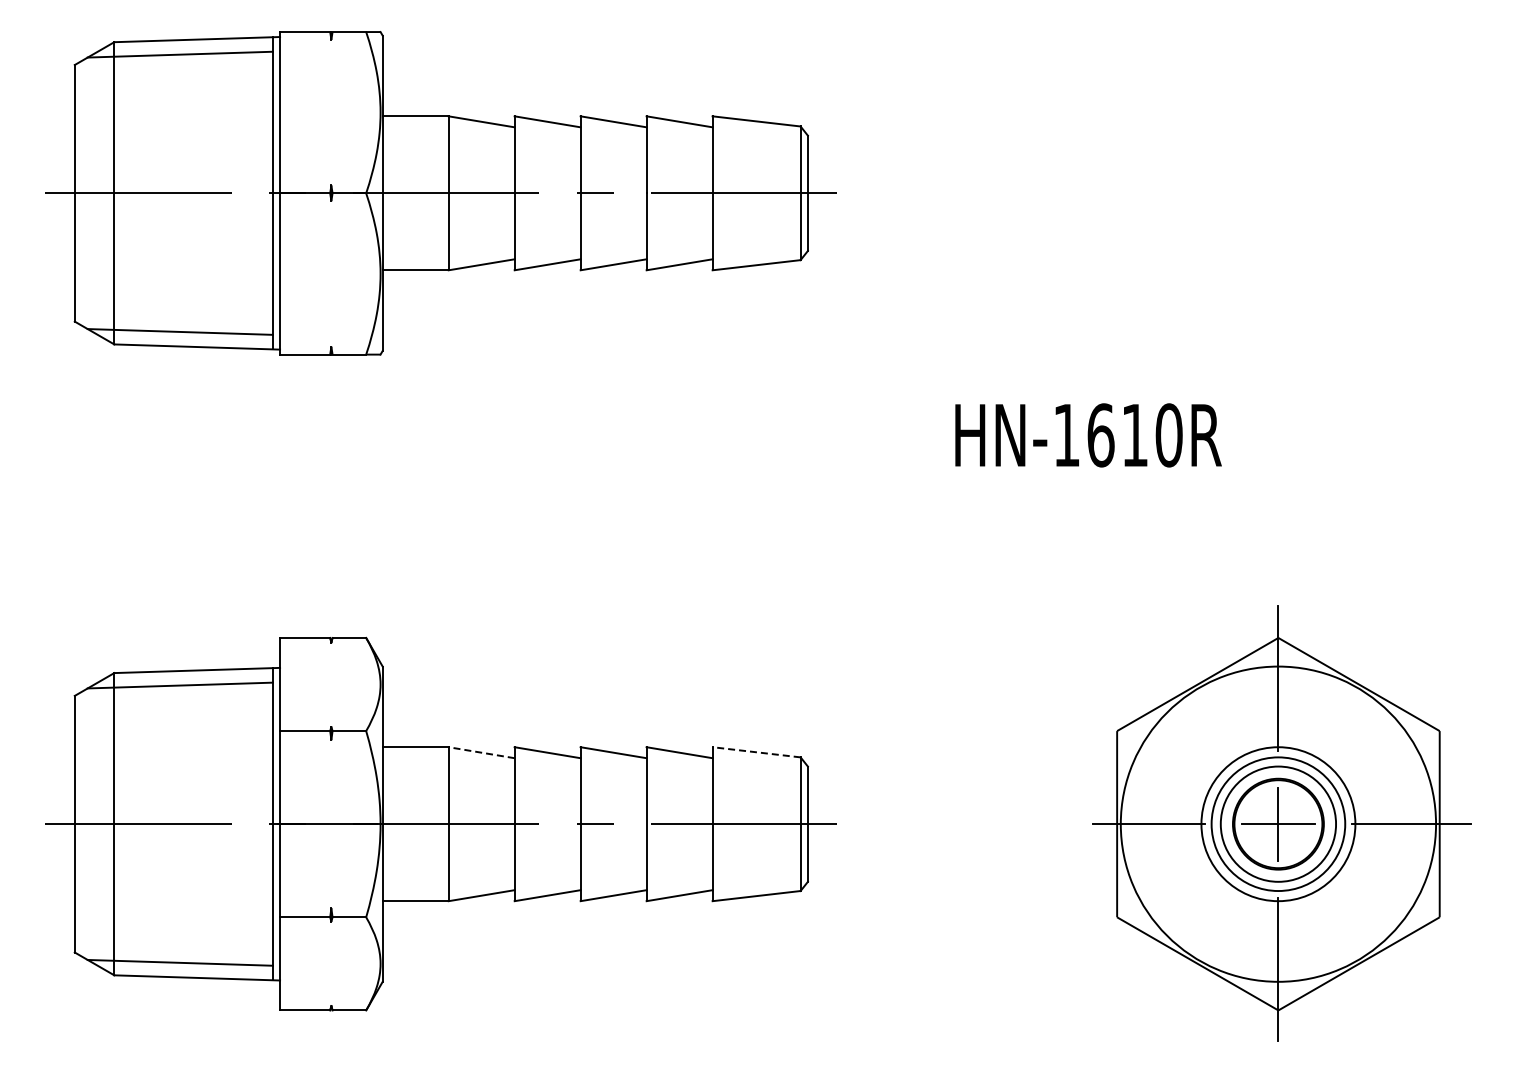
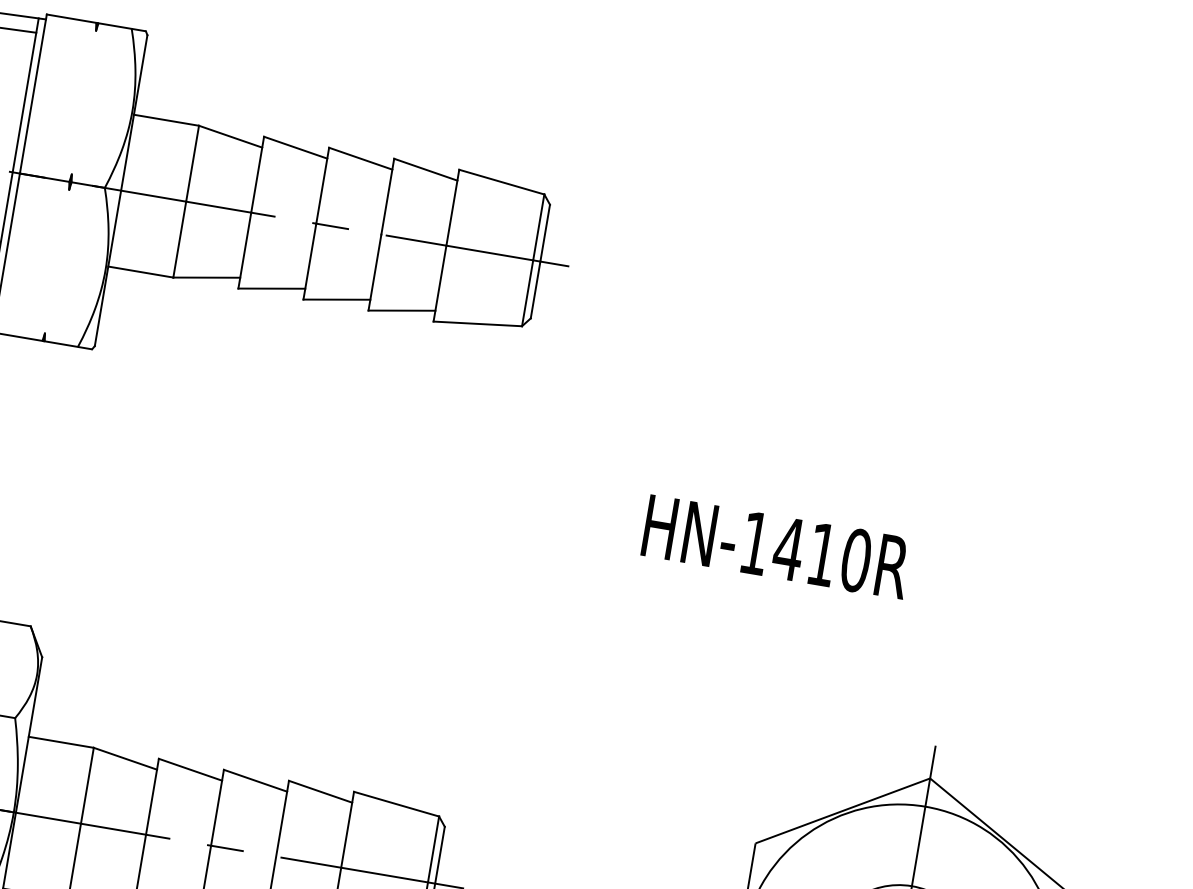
text: (1100, 435) -> (788, 549), HN-1610R -> HN-1410R
line: (481, 752) -> (125, 758), dashed -> solid
line: (756, 752) -> (396, 804), dashed -> solid

